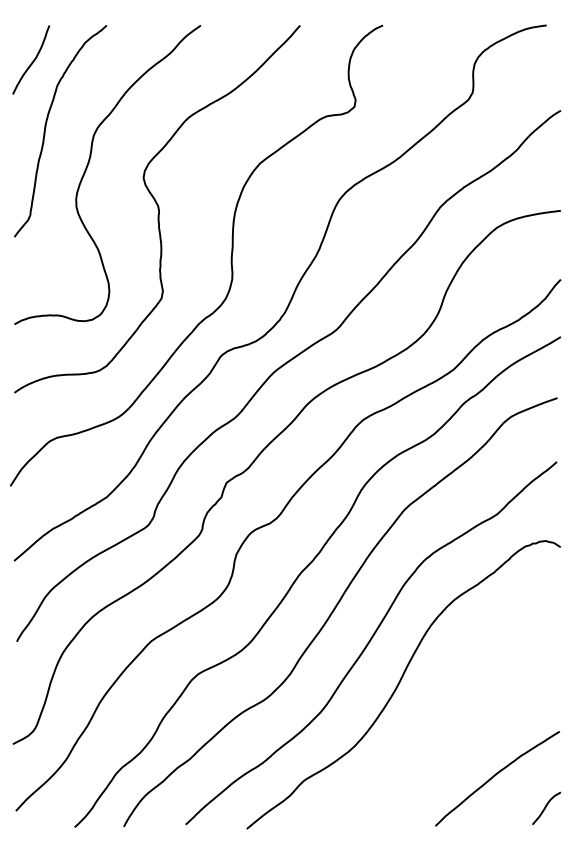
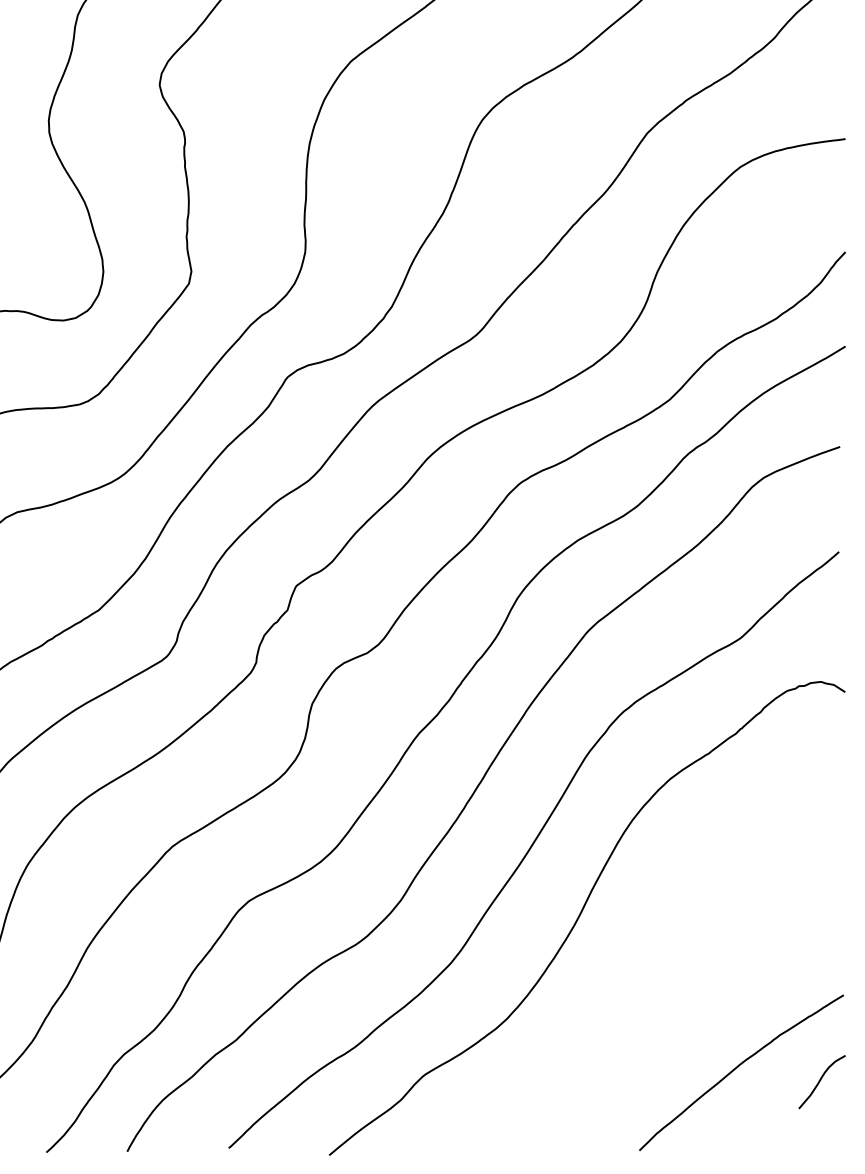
curve: (546, 807) -> (821, 1080), moved

